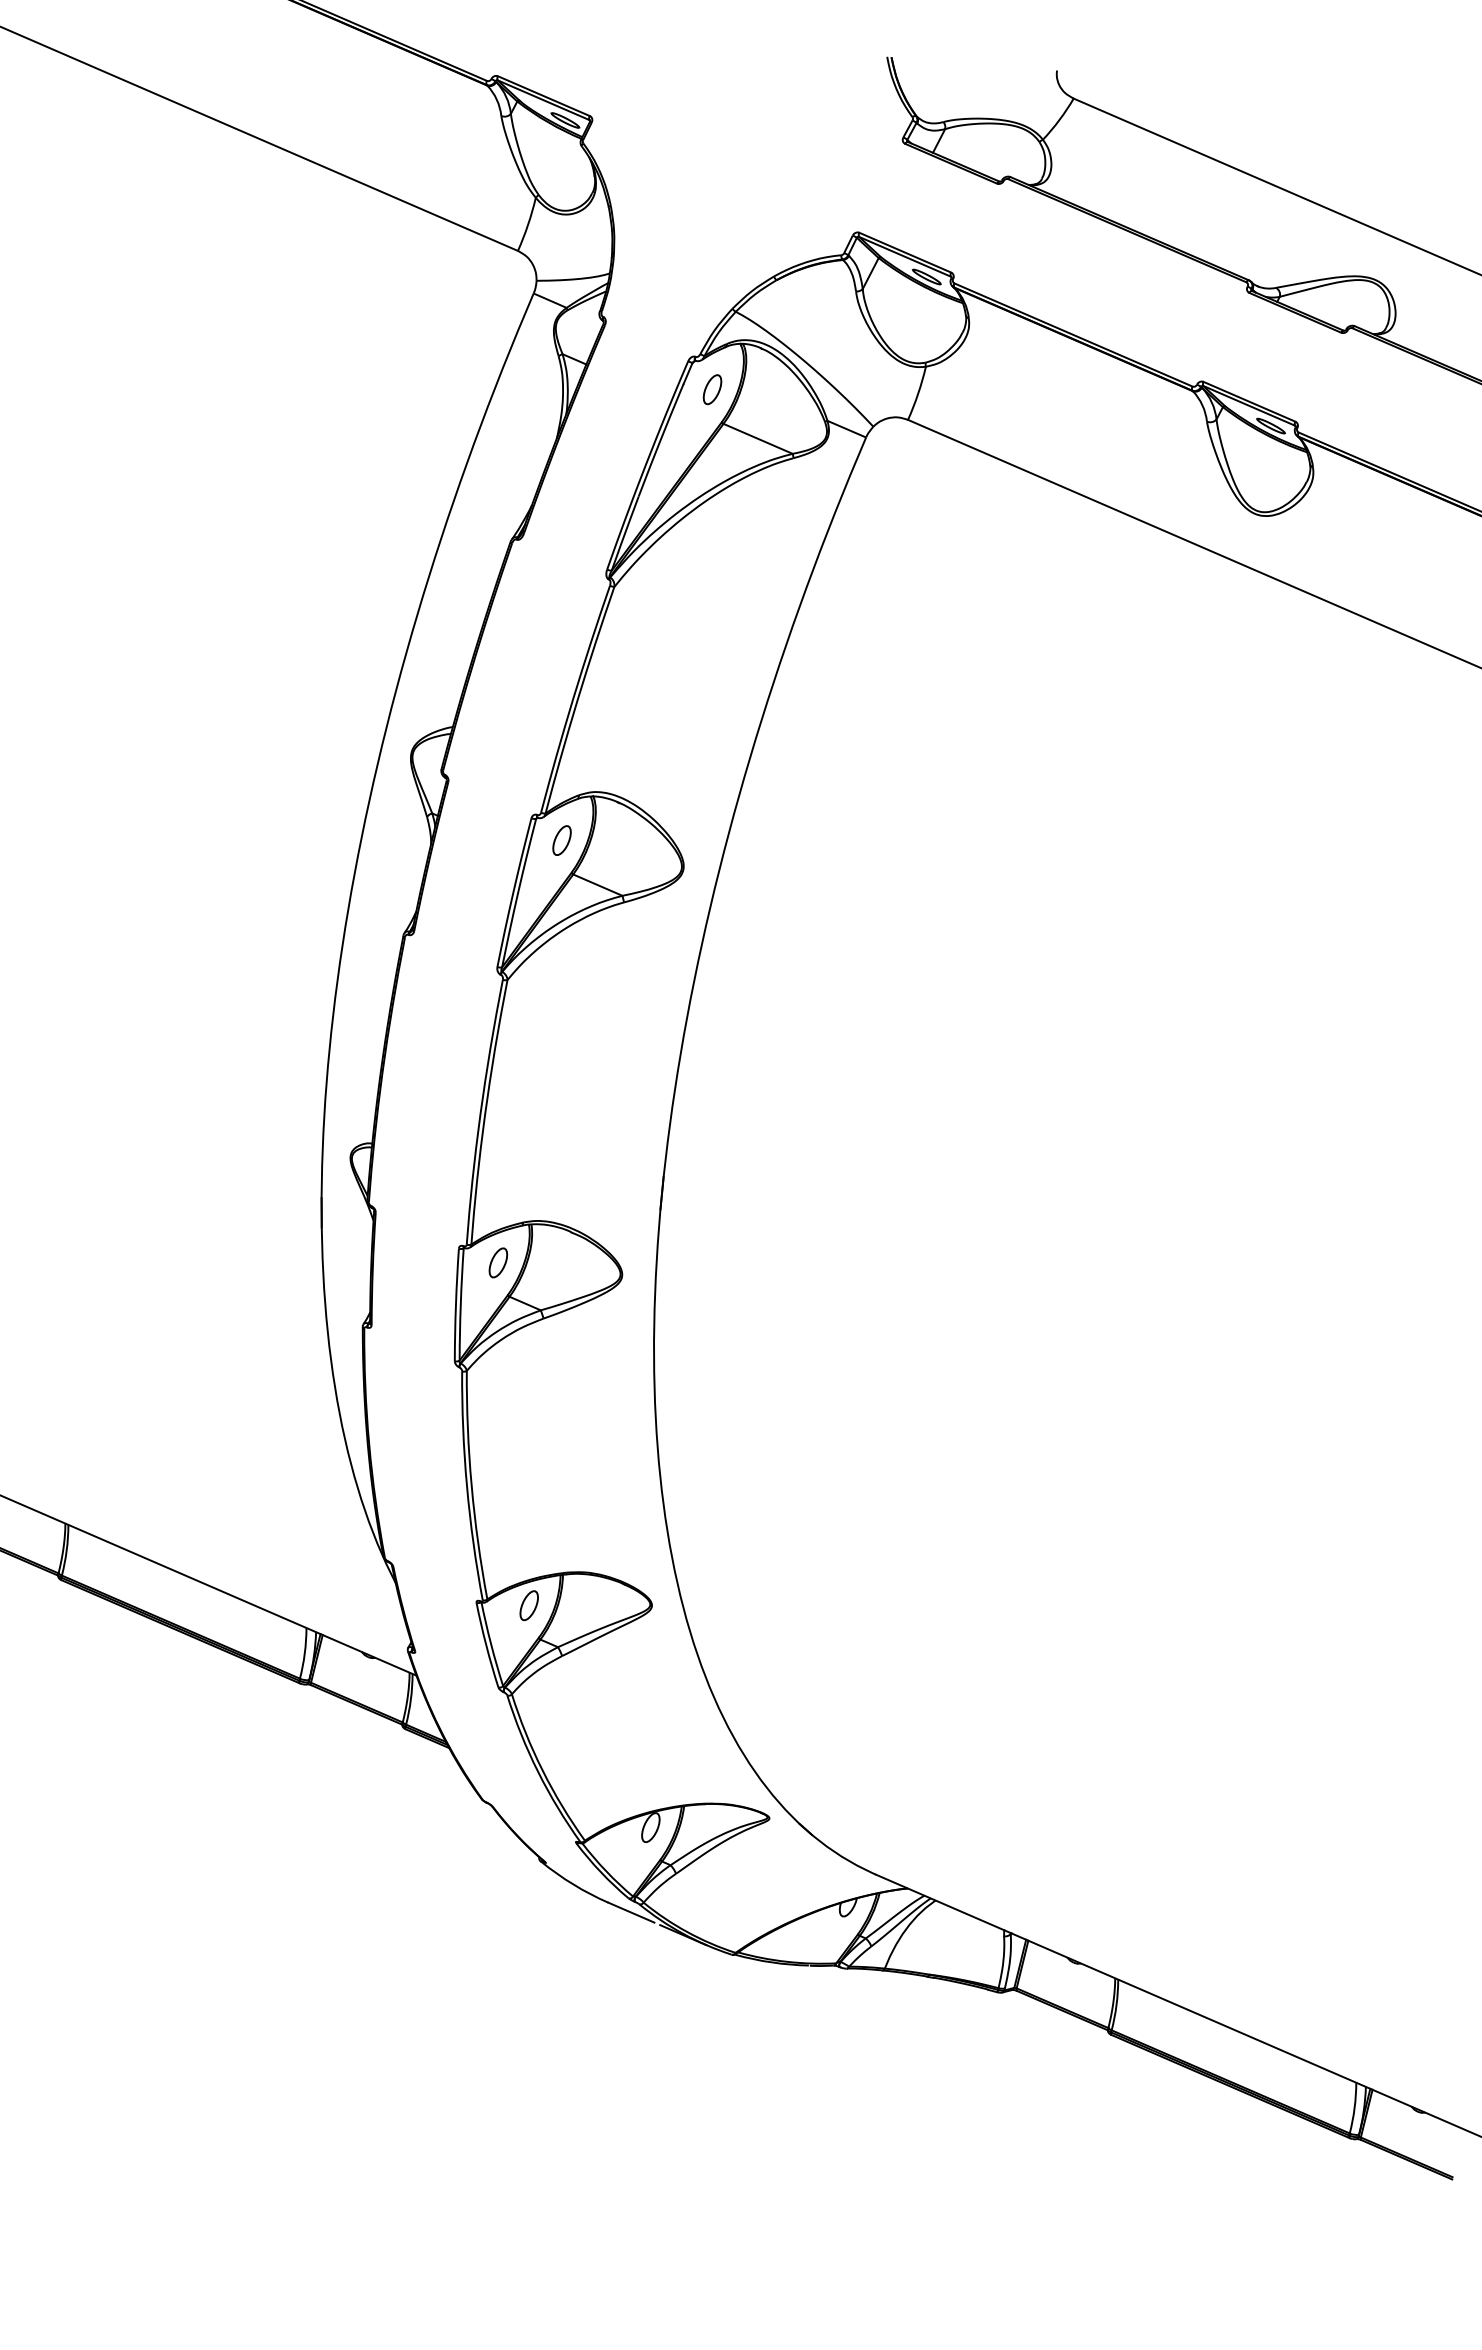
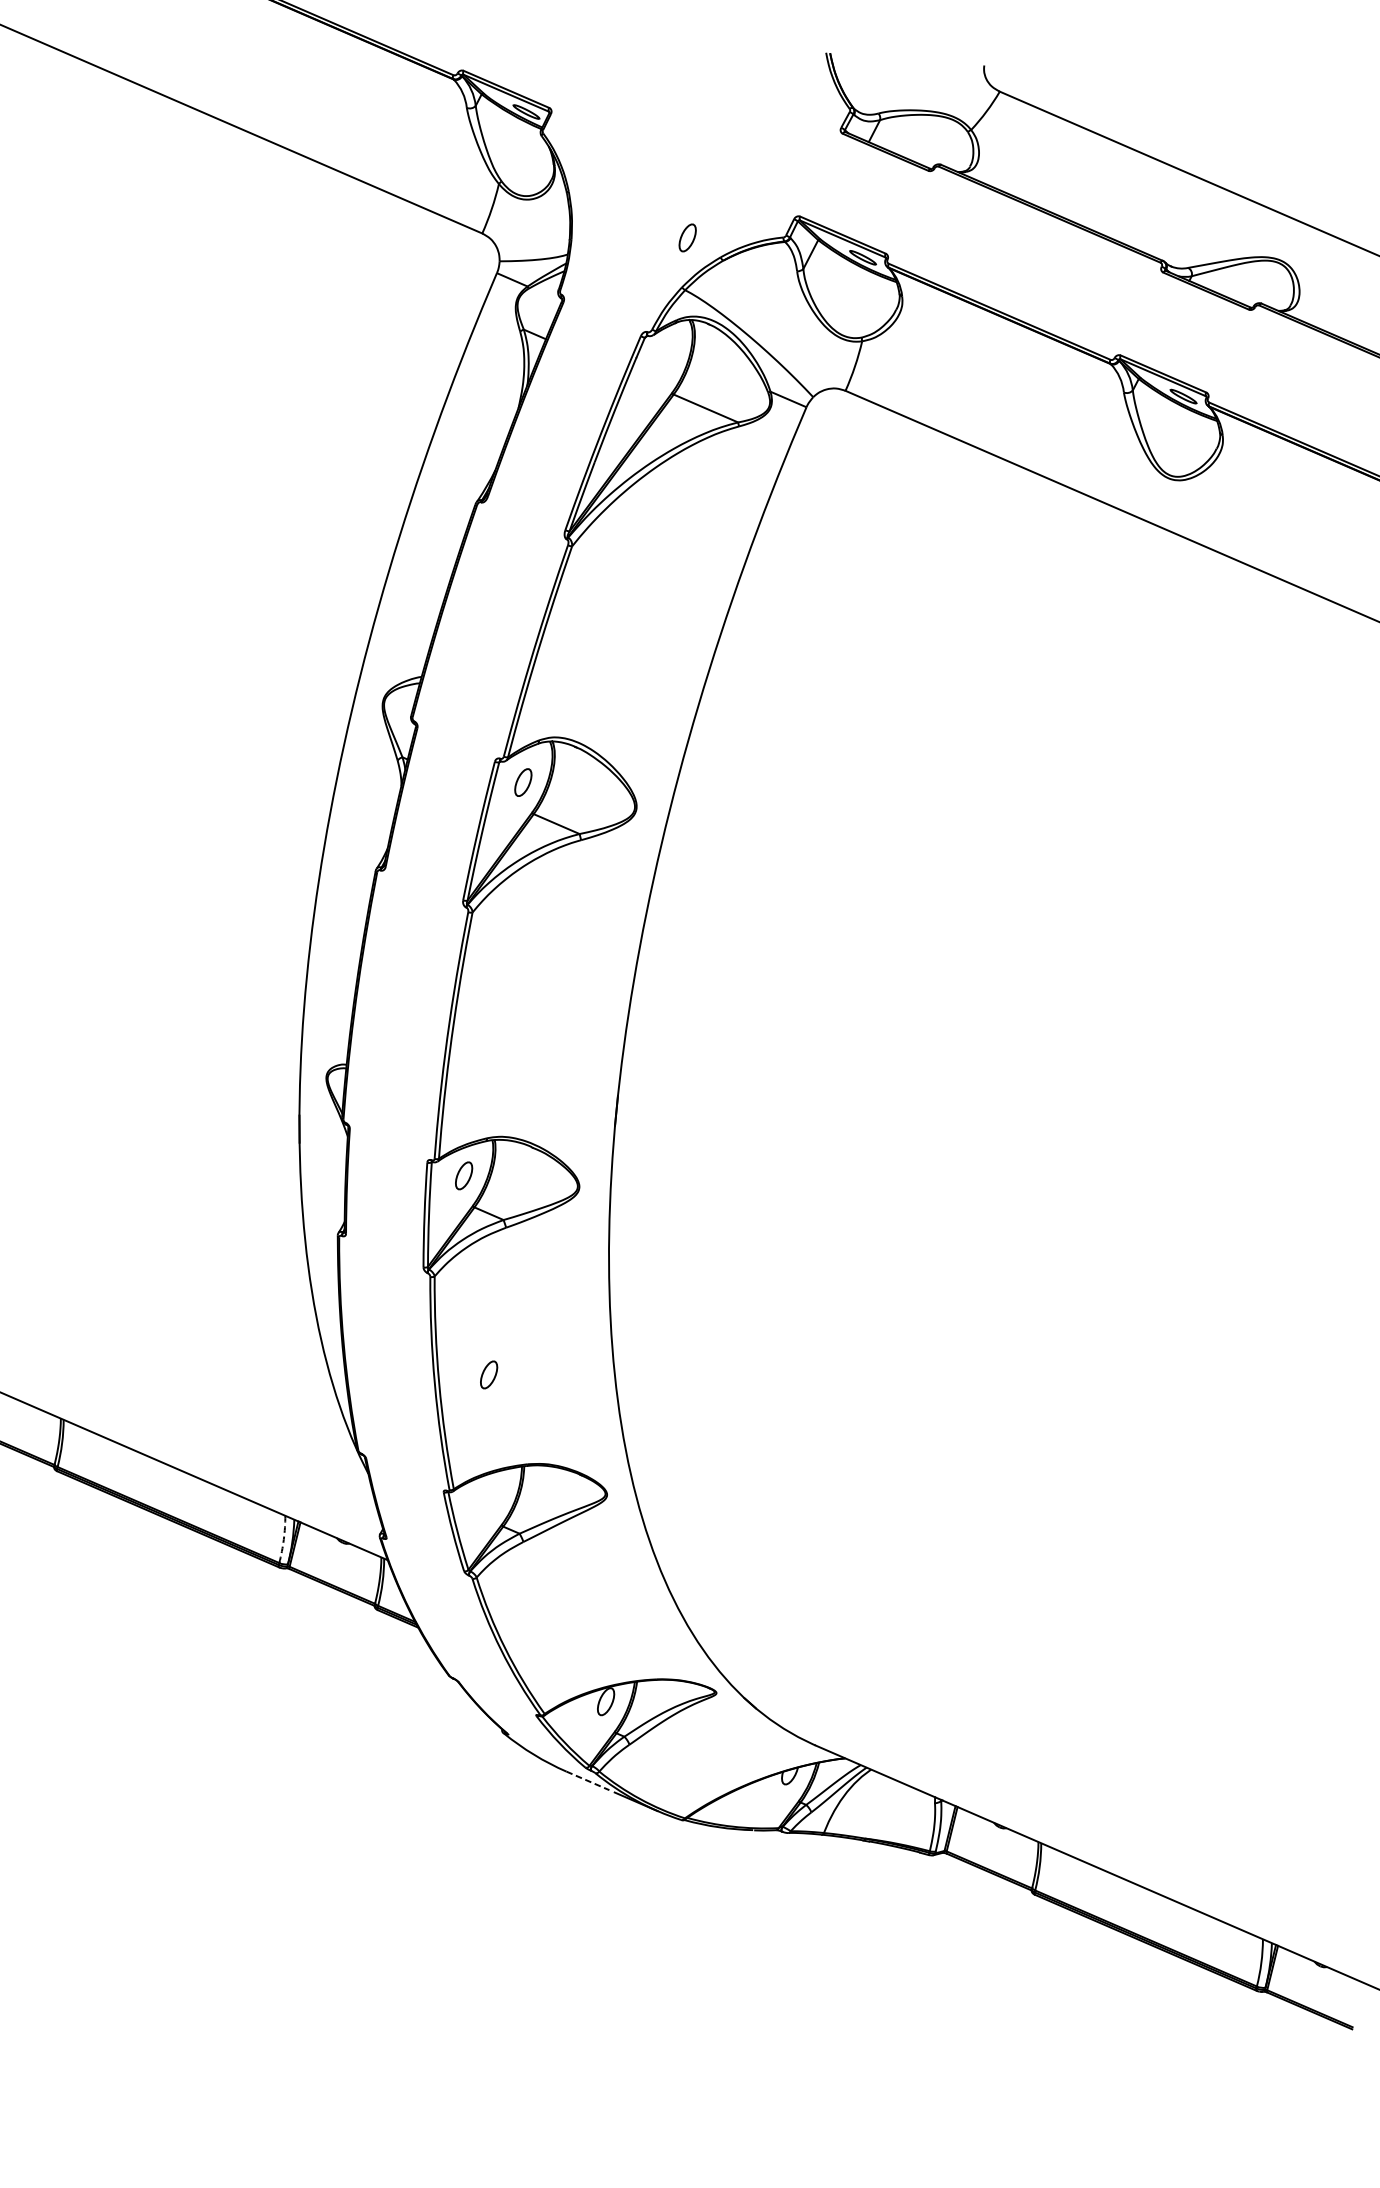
part: (712, 389) -> (687, 237), moved
part: (528, 1605) -> (488, 1374), moved
arc: (304, 1653) -> (283, 1539), solid -> dashed
line: (631, 1912) -> (588, 1780), solid -> dashed

